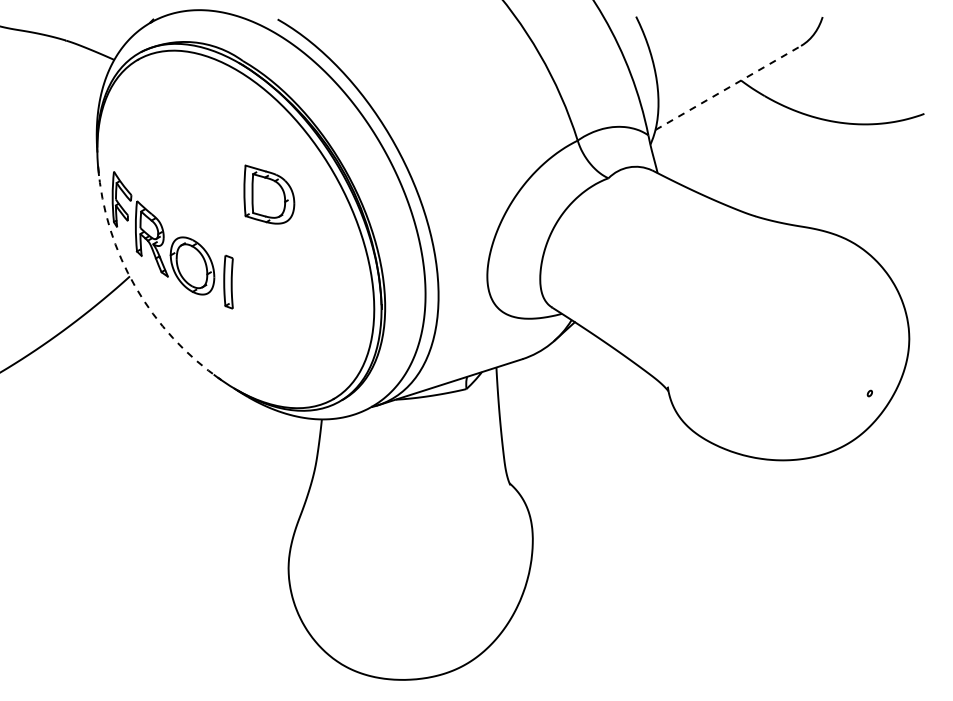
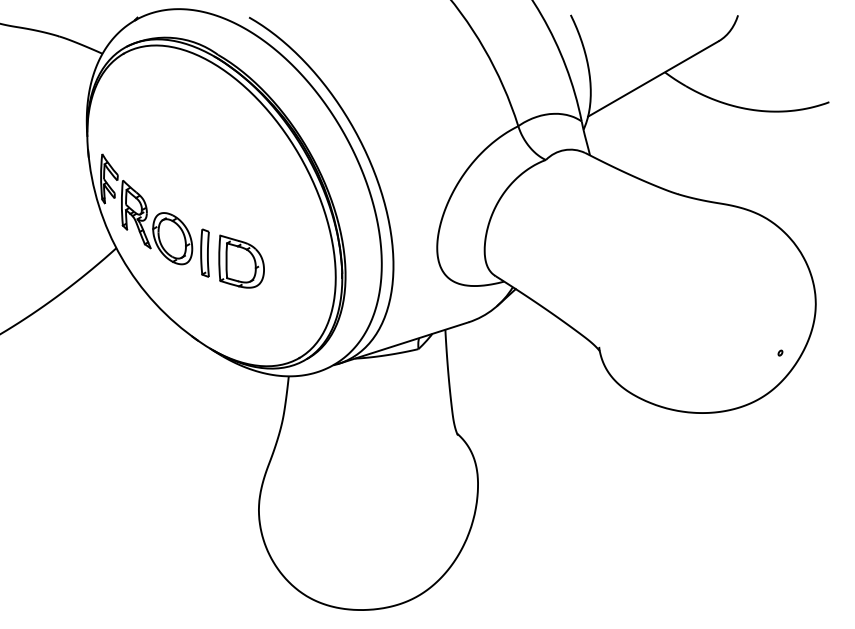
line: (728, 87) -> (653, 78), dashed -> solid
part: (269, 194) -> (241, 261), moved
arc: (135, 287) -> (121, 257), dashed -> solid

